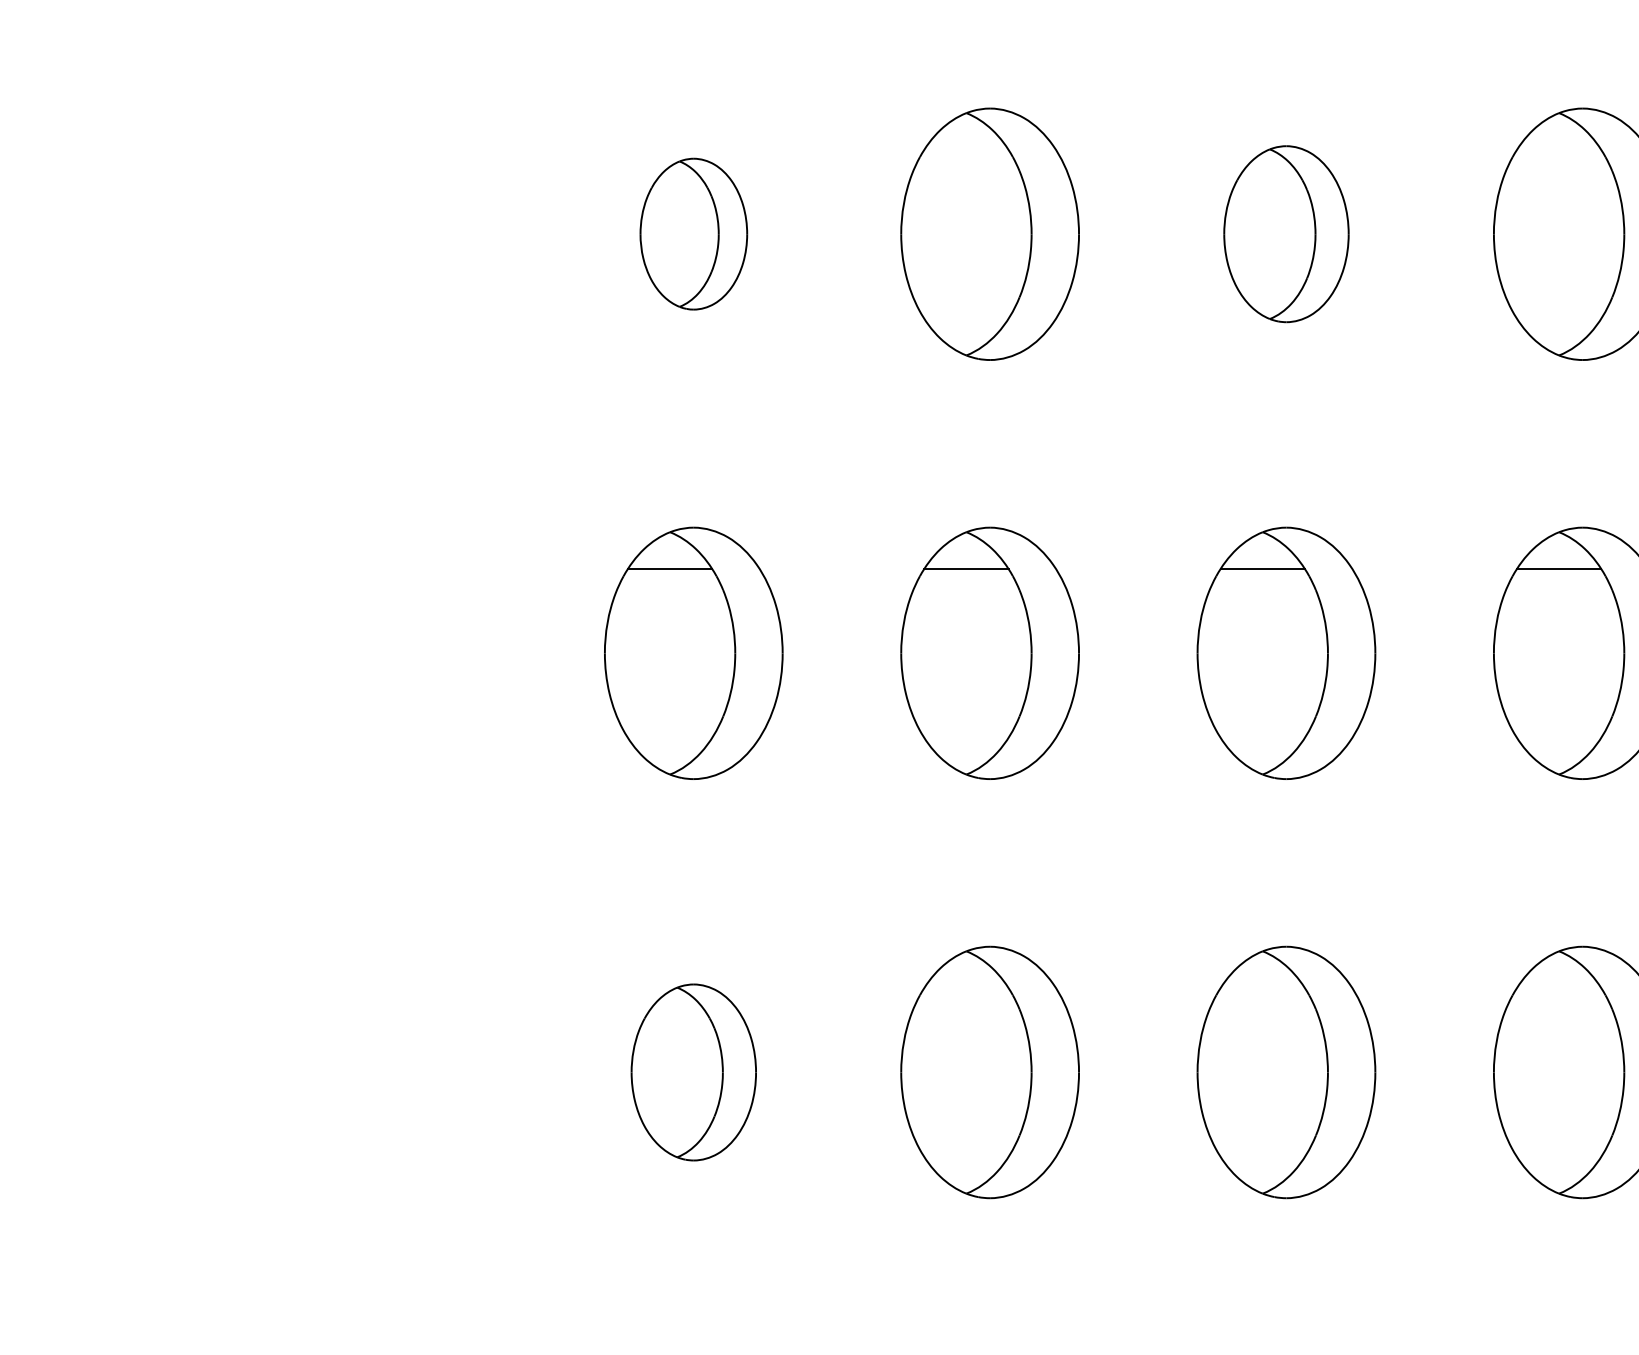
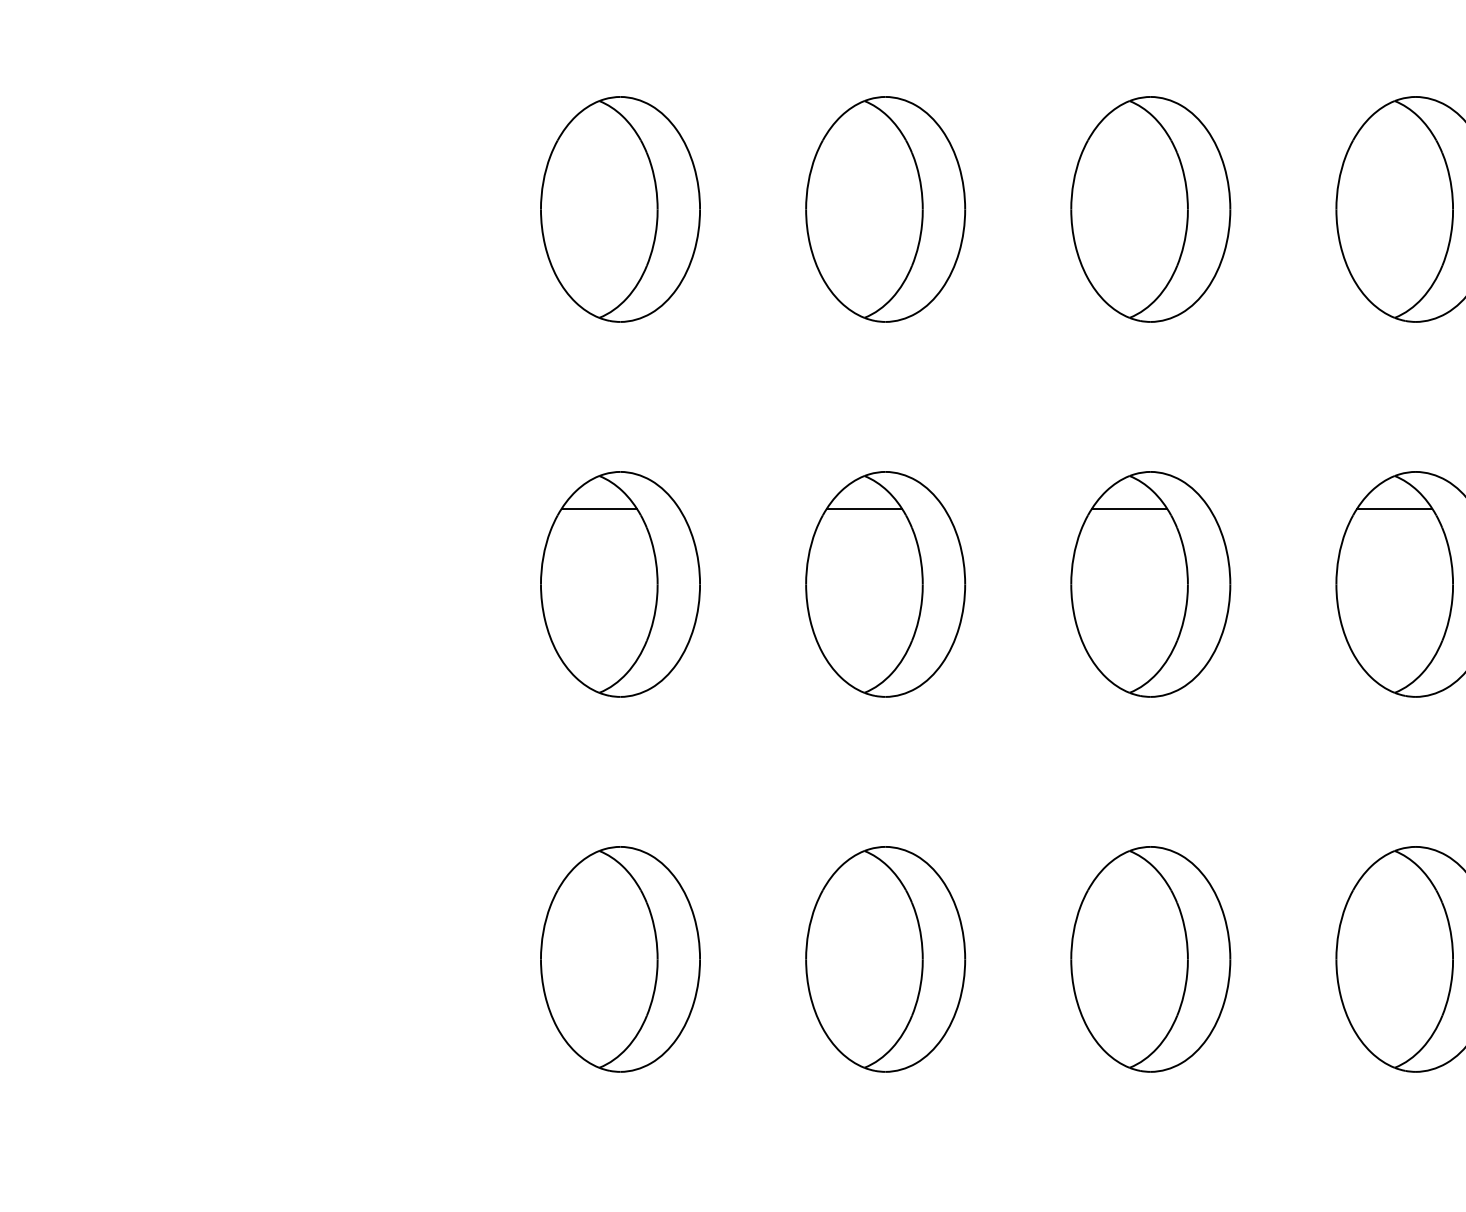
part: (693, 233) -> (620, 208), size x1.67
part: (1286, 233) -> (1150, 208), size x1.43
part: (693, 1072) -> (620, 959), size x1.43

